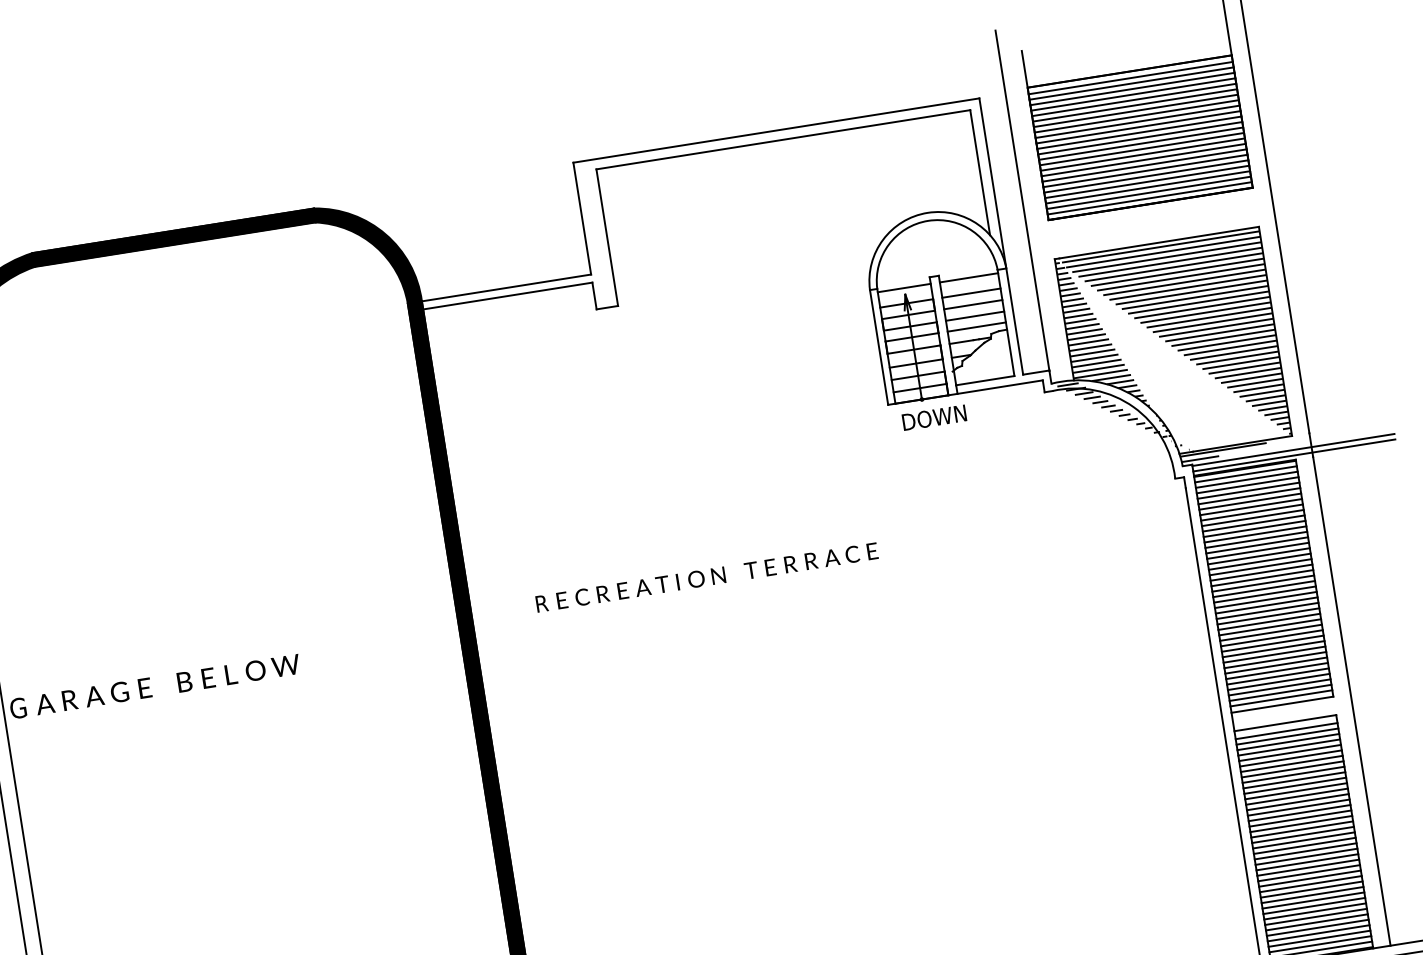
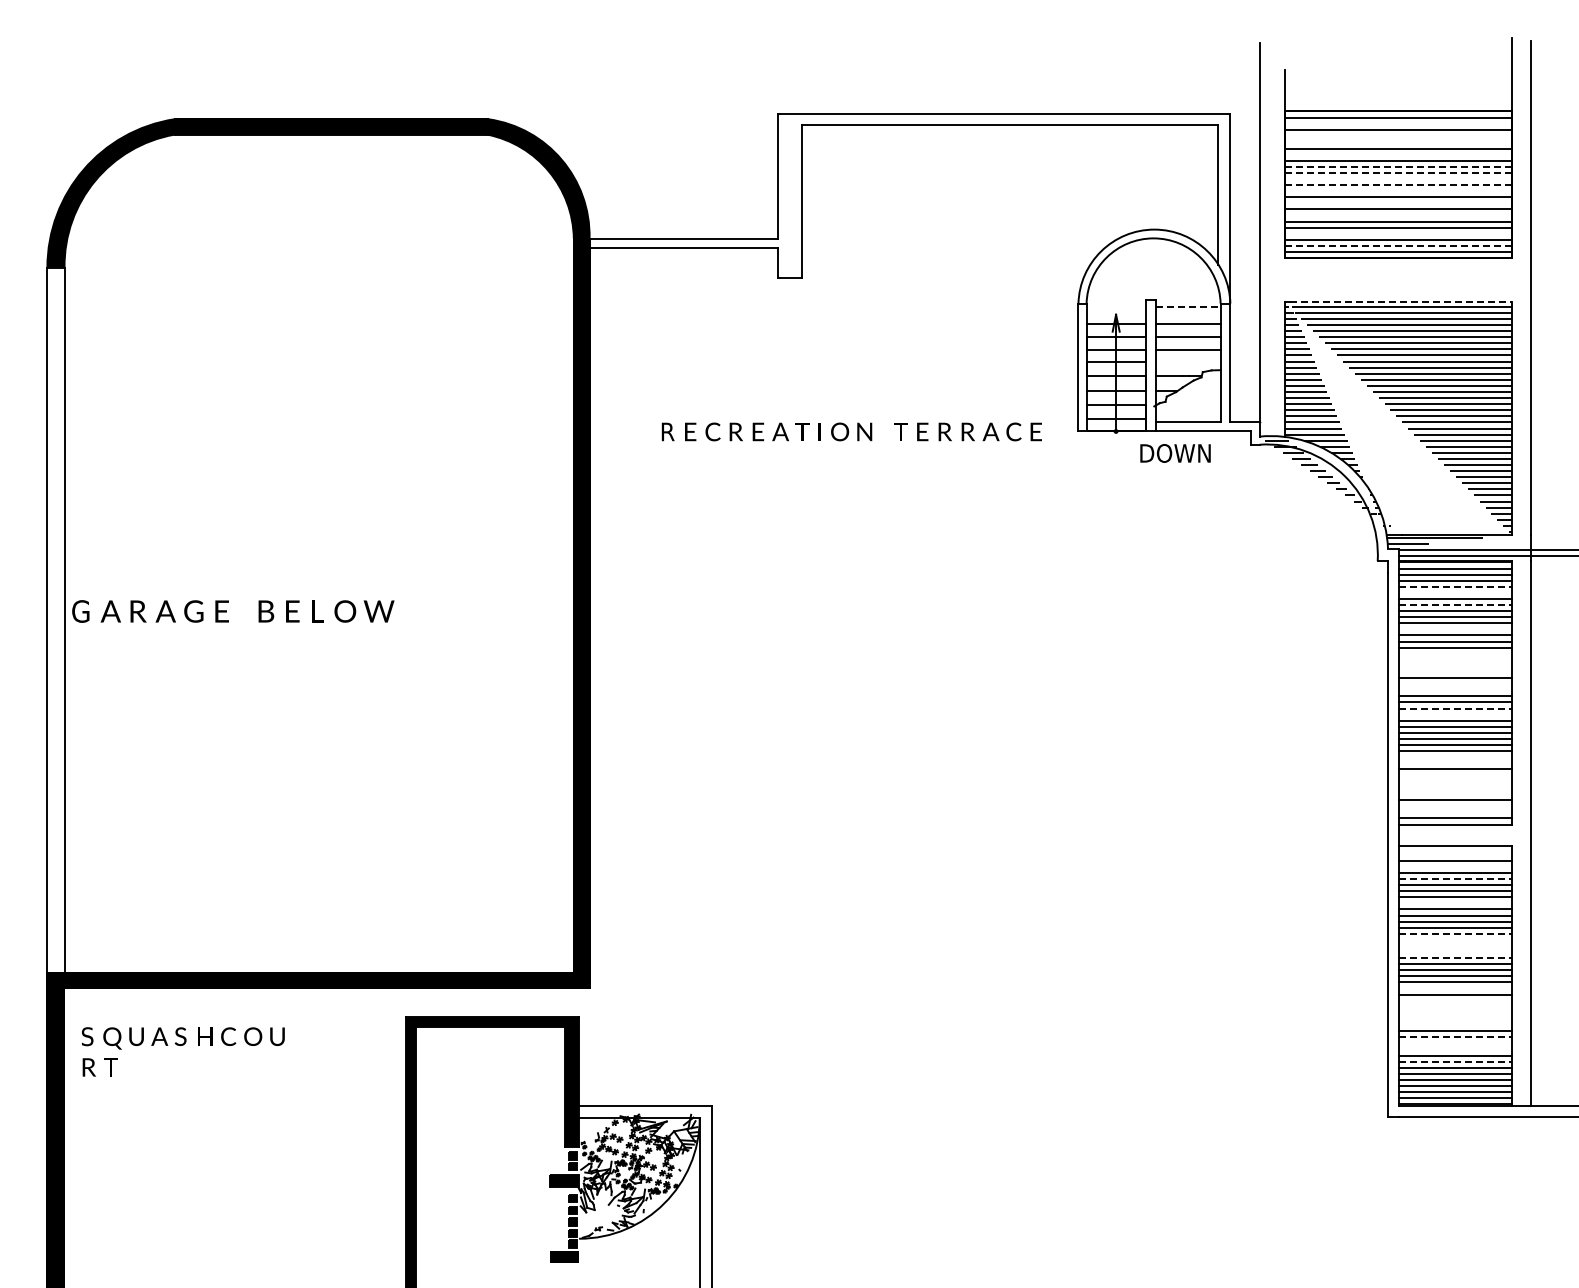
line: (1131, 83) -> (1398, 124), removed
line: (1133, 94) -> (1398, 136), removed
line: (1134, 99) -> (1398, 142), removed
line: (1136, 110) -> (1398, 154), removed
line: (1137, 121) -> (1398, 166), solid -> dashed
line: (1138, 126) -> (1398, 172), solid -> dashed
line: (1139, 132) -> (1398, 178), removed
line: (1140, 138) -> (1398, 185), solid -> dashed
line: (1141, 143) -> (1398, 191), removed
line: (1143, 154) -> (1398, 203), removed
line: (1144, 165) -> (1398, 215), removed
line: (1147, 181) -> (1398, 233), removed
line: (1148, 192) -> (1398, 245), solid -> dashed
line: (1159, 242) -> (1401, 301), solid -> dashed
line: (969, 277) -> (1188, 307), solid -> dashed
line: (903, 288) -> (1115, 307), removed
line: (976, 327) -> (1187, 362), removed
text: (934, 417) -> (1175, 453), moved
line: (1248, 490) -> (1455, 586), solid -> dashed
line: (1249, 495) -> (1455, 592), removed
line: (1251, 507) -> (1455, 605), solid -> dashed
line: (1254, 529) -> (1455, 629), removed
line: (1258, 550) -> (1455, 653), removed
line: (1259, 555) -> (1455, 659), removed
line: (1259, 561) -> (1455, 665), removed
line: (1260, 567) -> (1455, 672), removed
text: (706, 577) -> (851, 431), moved
line: (1262, 578) -> (1455, 684), removed
line: (1263, 583) -> (1455, 690), removed
line: (1265, 599) -> (1455, 708), solid -> dashed
line: (1266, 605) -> (1455, 714), removed
line: (1272, 643) -> (1455, 757), removed
line: (1273, 649) -> (1455, 763), removed
line: (1275, 660) -> (1455, 775), removed
line: (1276, 665) -> (1455, 781), removed
line: (1277, 670) -> (1455, 787), removed
line: (1278, 676) -> (1455, 793), removed
line: (1279, 687) -> (1455, 805), removed
line: (1280, 693) -> (1455, 812), removed
line: (1286, 730) -> (1455, 854), removed
line: (1288, 741) -> (1455, 866), removed
line: (1290, 752) -> (1455, 878), solid -> dashed
line: (1293, 774) -> (1455, 903), removed
line: (1297, 801) -> (1455, 933), solid -> dashed
line: (1298, 807) -> (1455, 939), removed
line: (1299, 812) -> (1455, 945), removed
line: (1300, 818) -> (1455, 952), removed
line: (1301, 824) -> (1455, 958), solid -> dashed
line: (1305, 851) -> (1455, 988), removed
line: (1307, 862) -> (1455, 1000), removed
line: (1308, 867) -> (1455, 1006), removed
line: (1309, 872) -> (1455, 1012), removed
line: (1310, 878) -> (1455, 1018), removed
line: (1311, 884) -> (1455, 1025), removed
line: (1312, 895) -> (1455, 1037), solid -> dashed
line: (1313, 900) -> (1455, 1043), removed
line: (1314, 906) -> (1455, 1049), removed
line: (1316, 916) -> (1455, 1061), solid -> dashed

